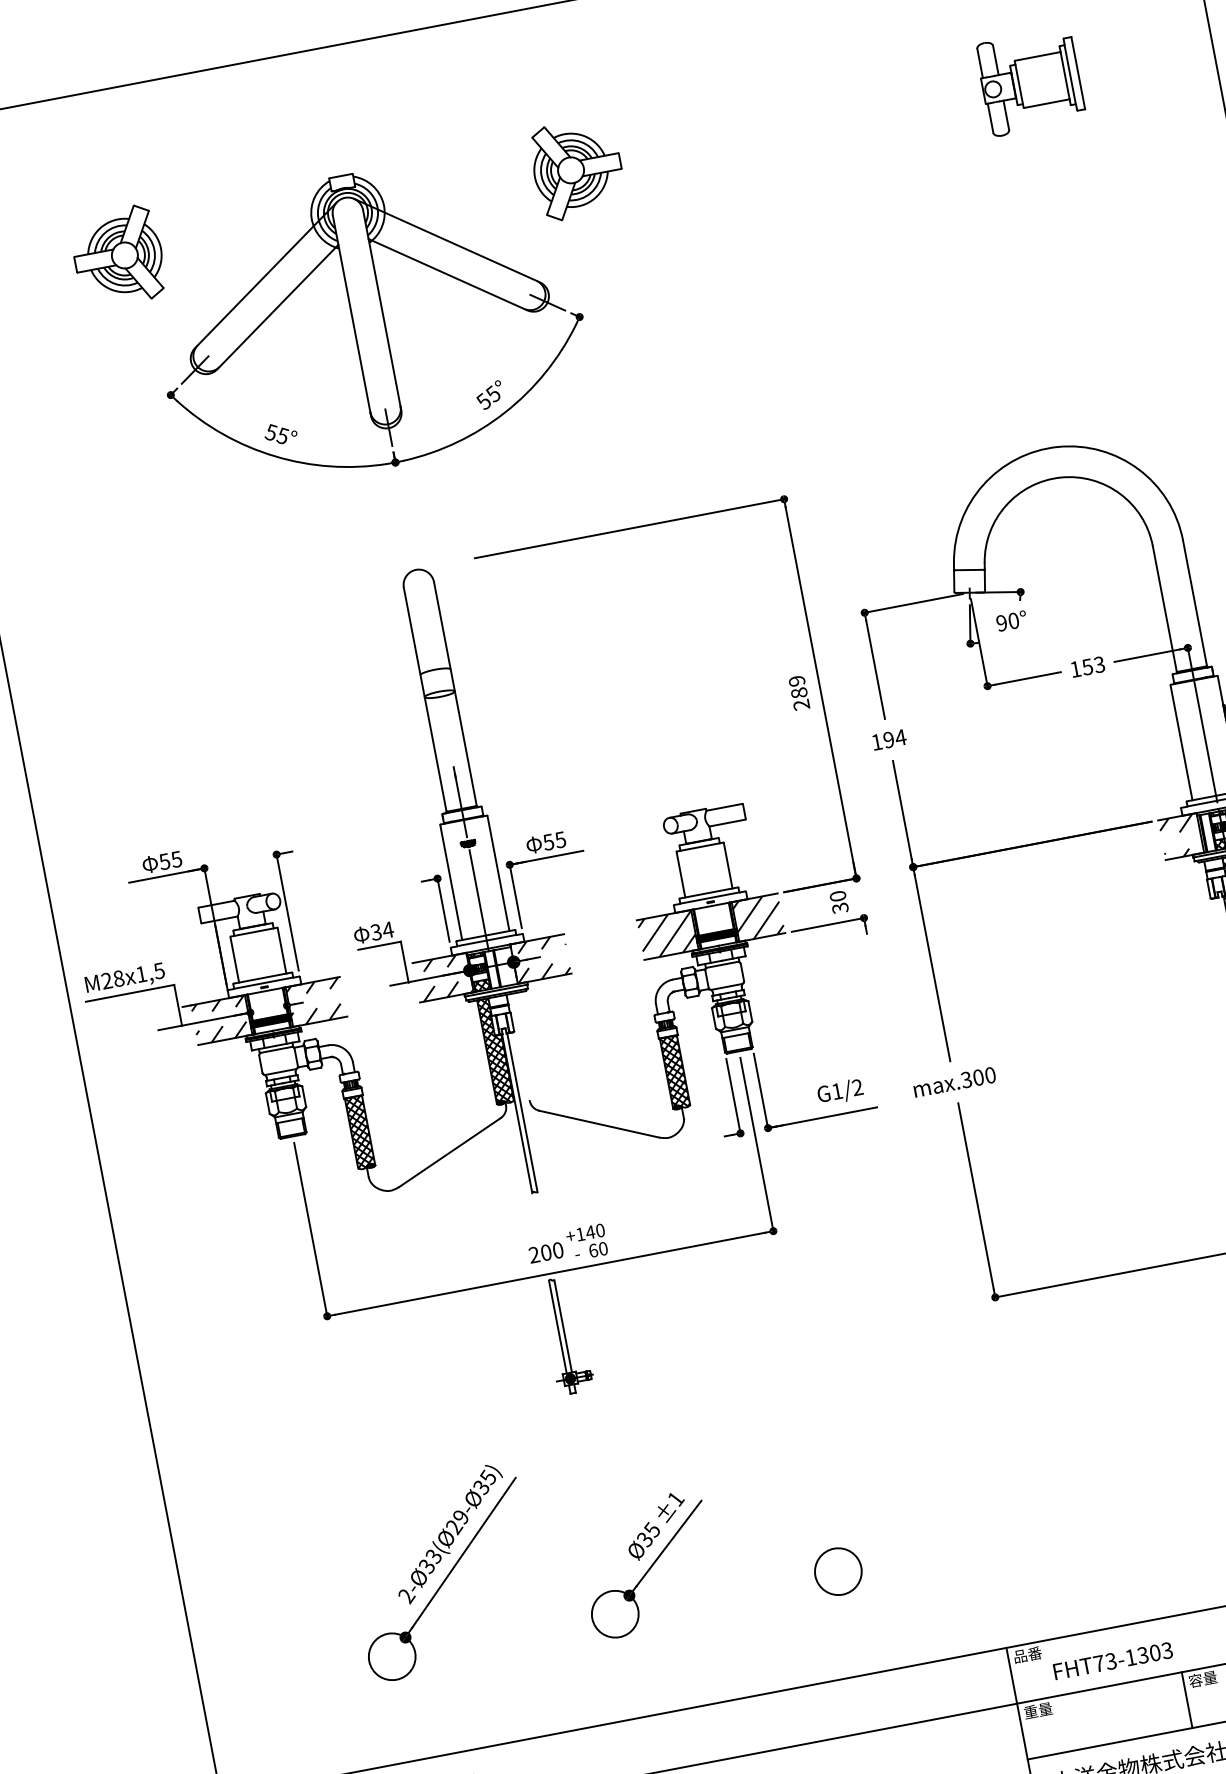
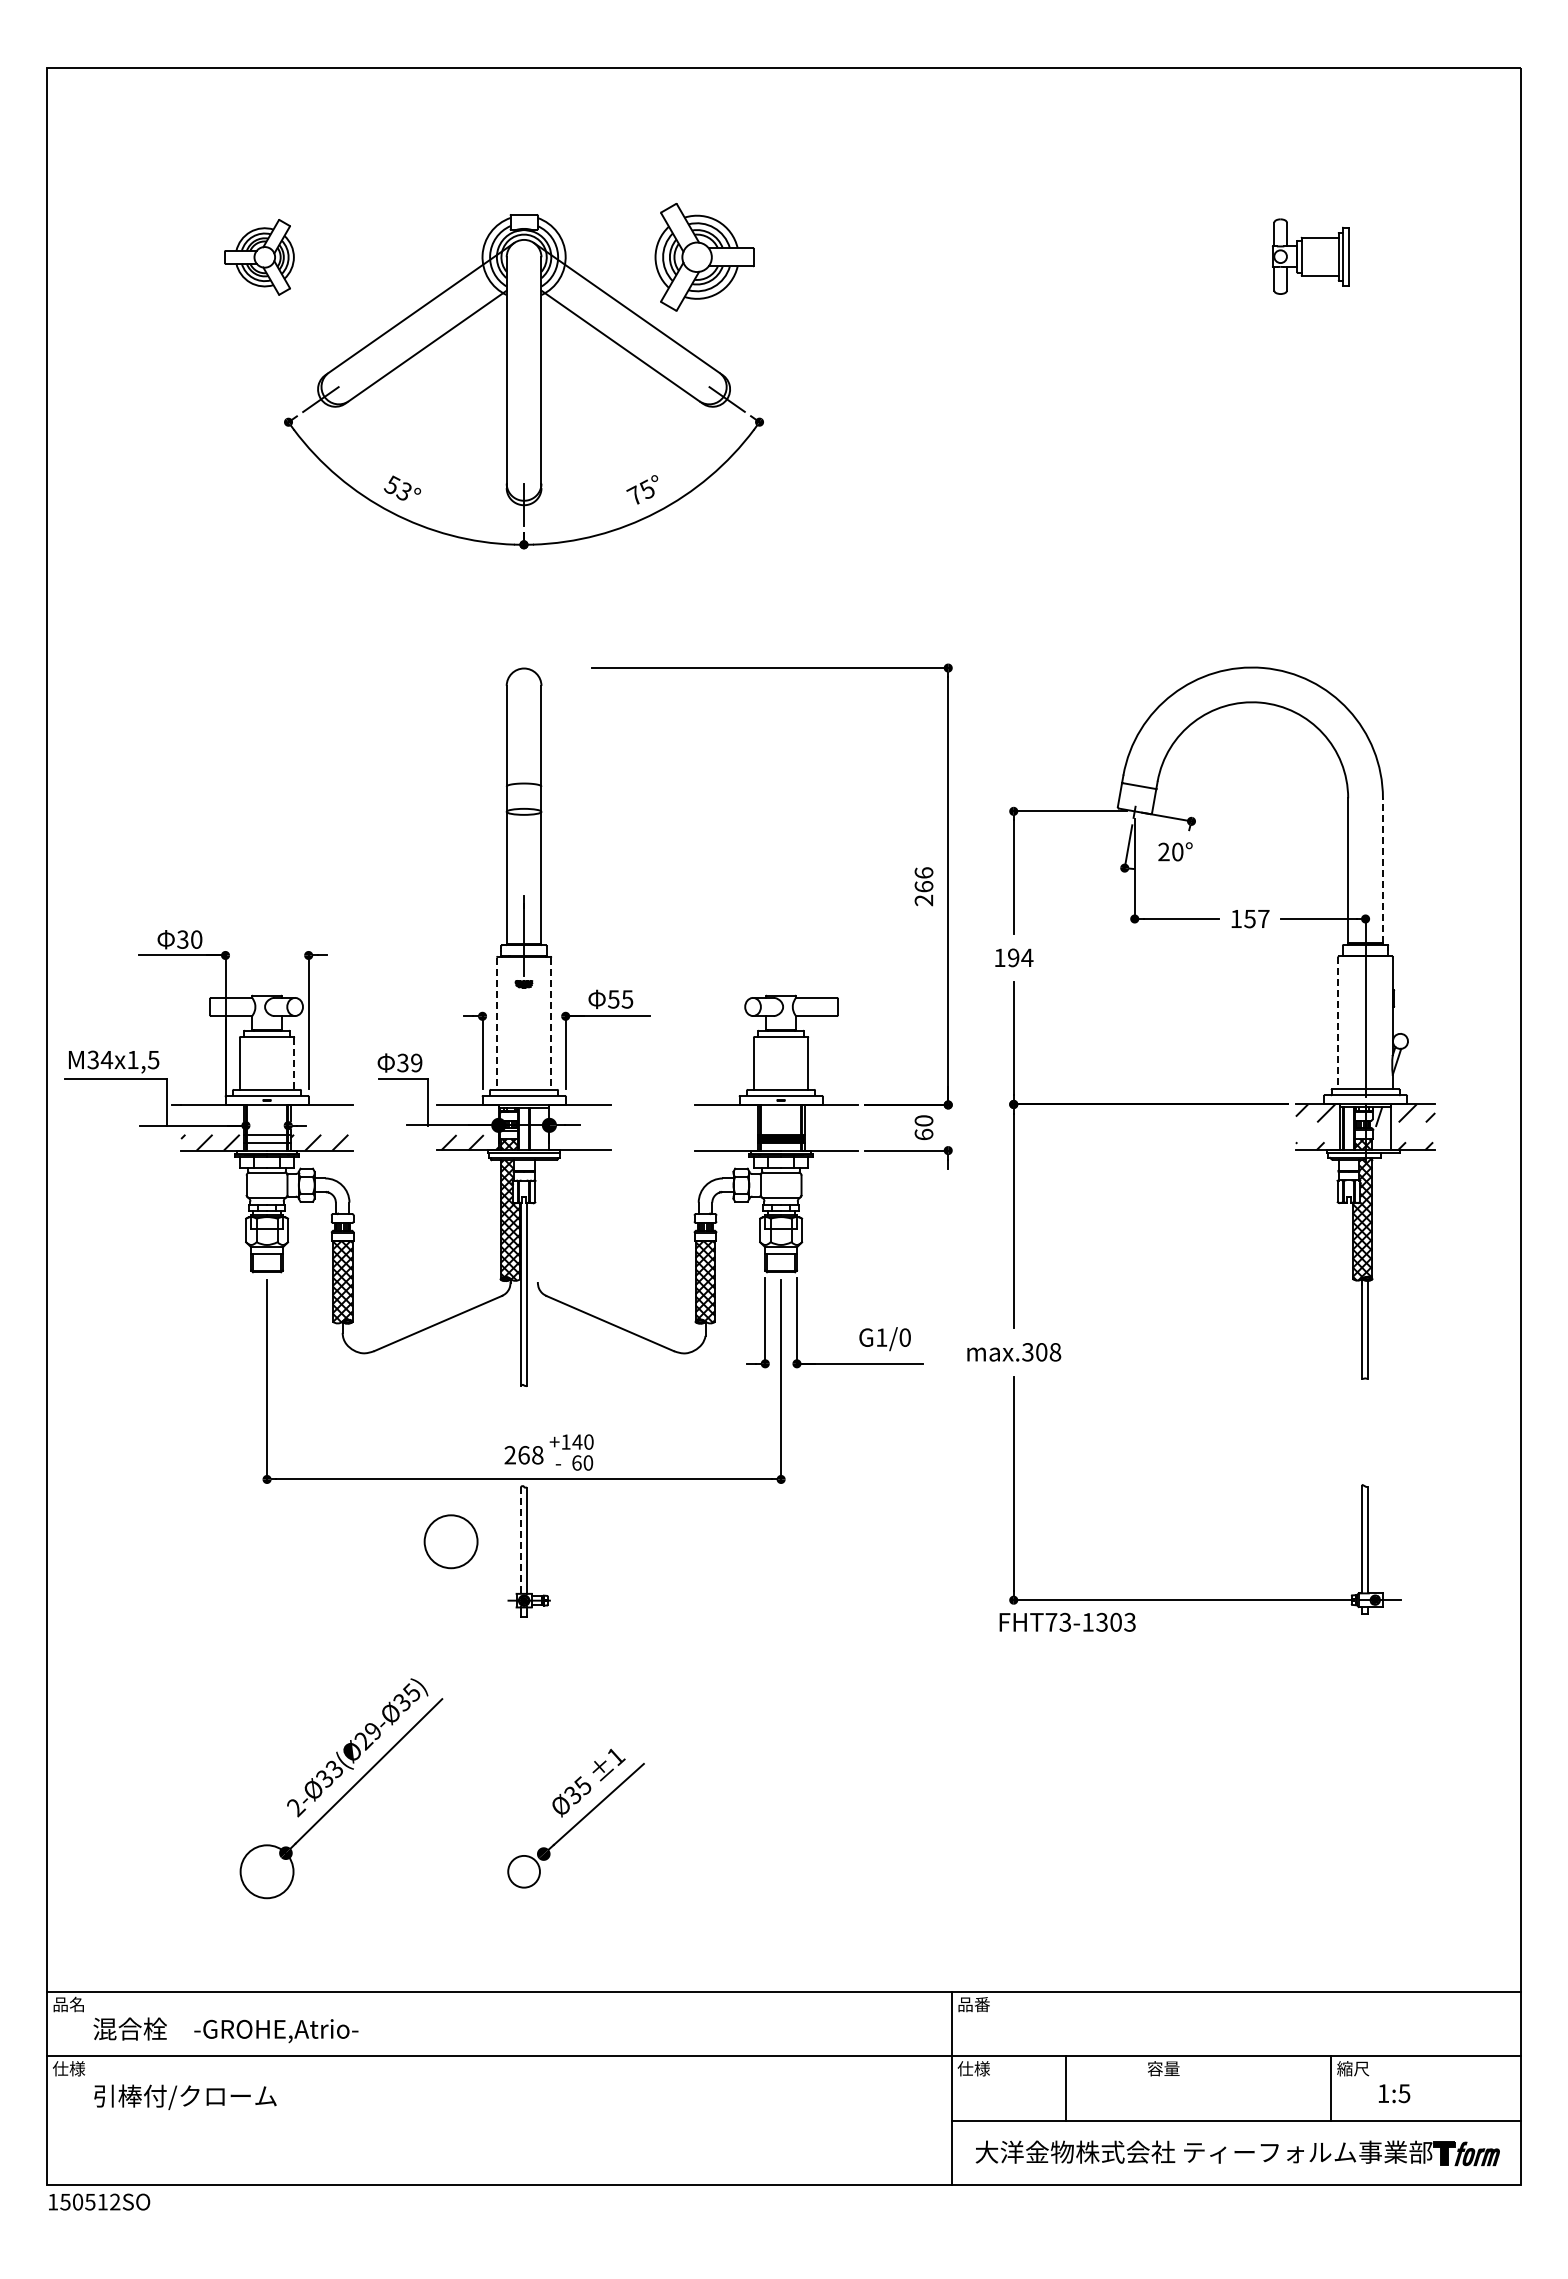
part: (1030, 82) -> (1310, 256), size x0.7
part: (577, 169) -> (704, 257), moved
part: (118, 256) -> (259, 257), size x0.7
text: (483, 401) -> (634, 495), 55° -> 75°
text: (284, 434) -> (406, 490), 55° -> 53°
line: (1194, 603) -> (1382, 870), solid -> dashed
text: (1001, 623) -> (1163, 852), 90° -> 20°
text: (1099, 664) -> (1263, 918), 153 -> 157
text: (797, 686) -> (923, 879), 289 -> 266
line: (1181, 743) -> (1338, 1023), solid -> dashed
text: (170, 860) -> (189, 939), 55 -> 30
line: (498, 874) -> (551, 1024), solid -> dashed
line: (451, 883) -> (496, 1024), solid -> dashed
line: (479, 900) -> (524, 1049), removed
text: (839, 908) -> (923, 1134), 30 -> 60
hatch: (758, 917) -> (830, 1127), removed
text: (387, 929) -> (416, 1062), 34 -> 39
hatch: (667, 934) -> (726, 1127), removed
hatch: (540, 943) -> (583, 1110), removed
line: (282, 951) -> (294, 1064), solid -> dashed
hatch: (439, 963) -> (466, 1110), removed
hatch: (543, 971) -> (580, 1142), removed
text: (113, 979) -> (100, 1059), M28x1,5 -> M34x1,5
hatch: (312, 987) -> (320, 1110), removed
hatch: (217, 1005) -> (211, 1110), removed
hatch: (270, 1020) -> (266, 1138), removed
text: (990, 1075) -> (1055, 1352), max.300 -> max.308
text: (857, 1087) -> (904, 1337), G1/2 -> G1/0
text: (551, 1251) -> (530, 1455), 200 -> 268
line: (558, 1327) -> (521, 1541), solid -> dashed
circle: (837, 1571) -> (450, 1541), moved
circle: (614, 1614) -> (523, 1871), size x0.6
text: (1112, 1660) -> (1067, 1621), moved
line: (1187, 1700) -> (1065, 2088), moved
text: (1037, 1710) -> (973, 2068), 重量 -> 仕様

